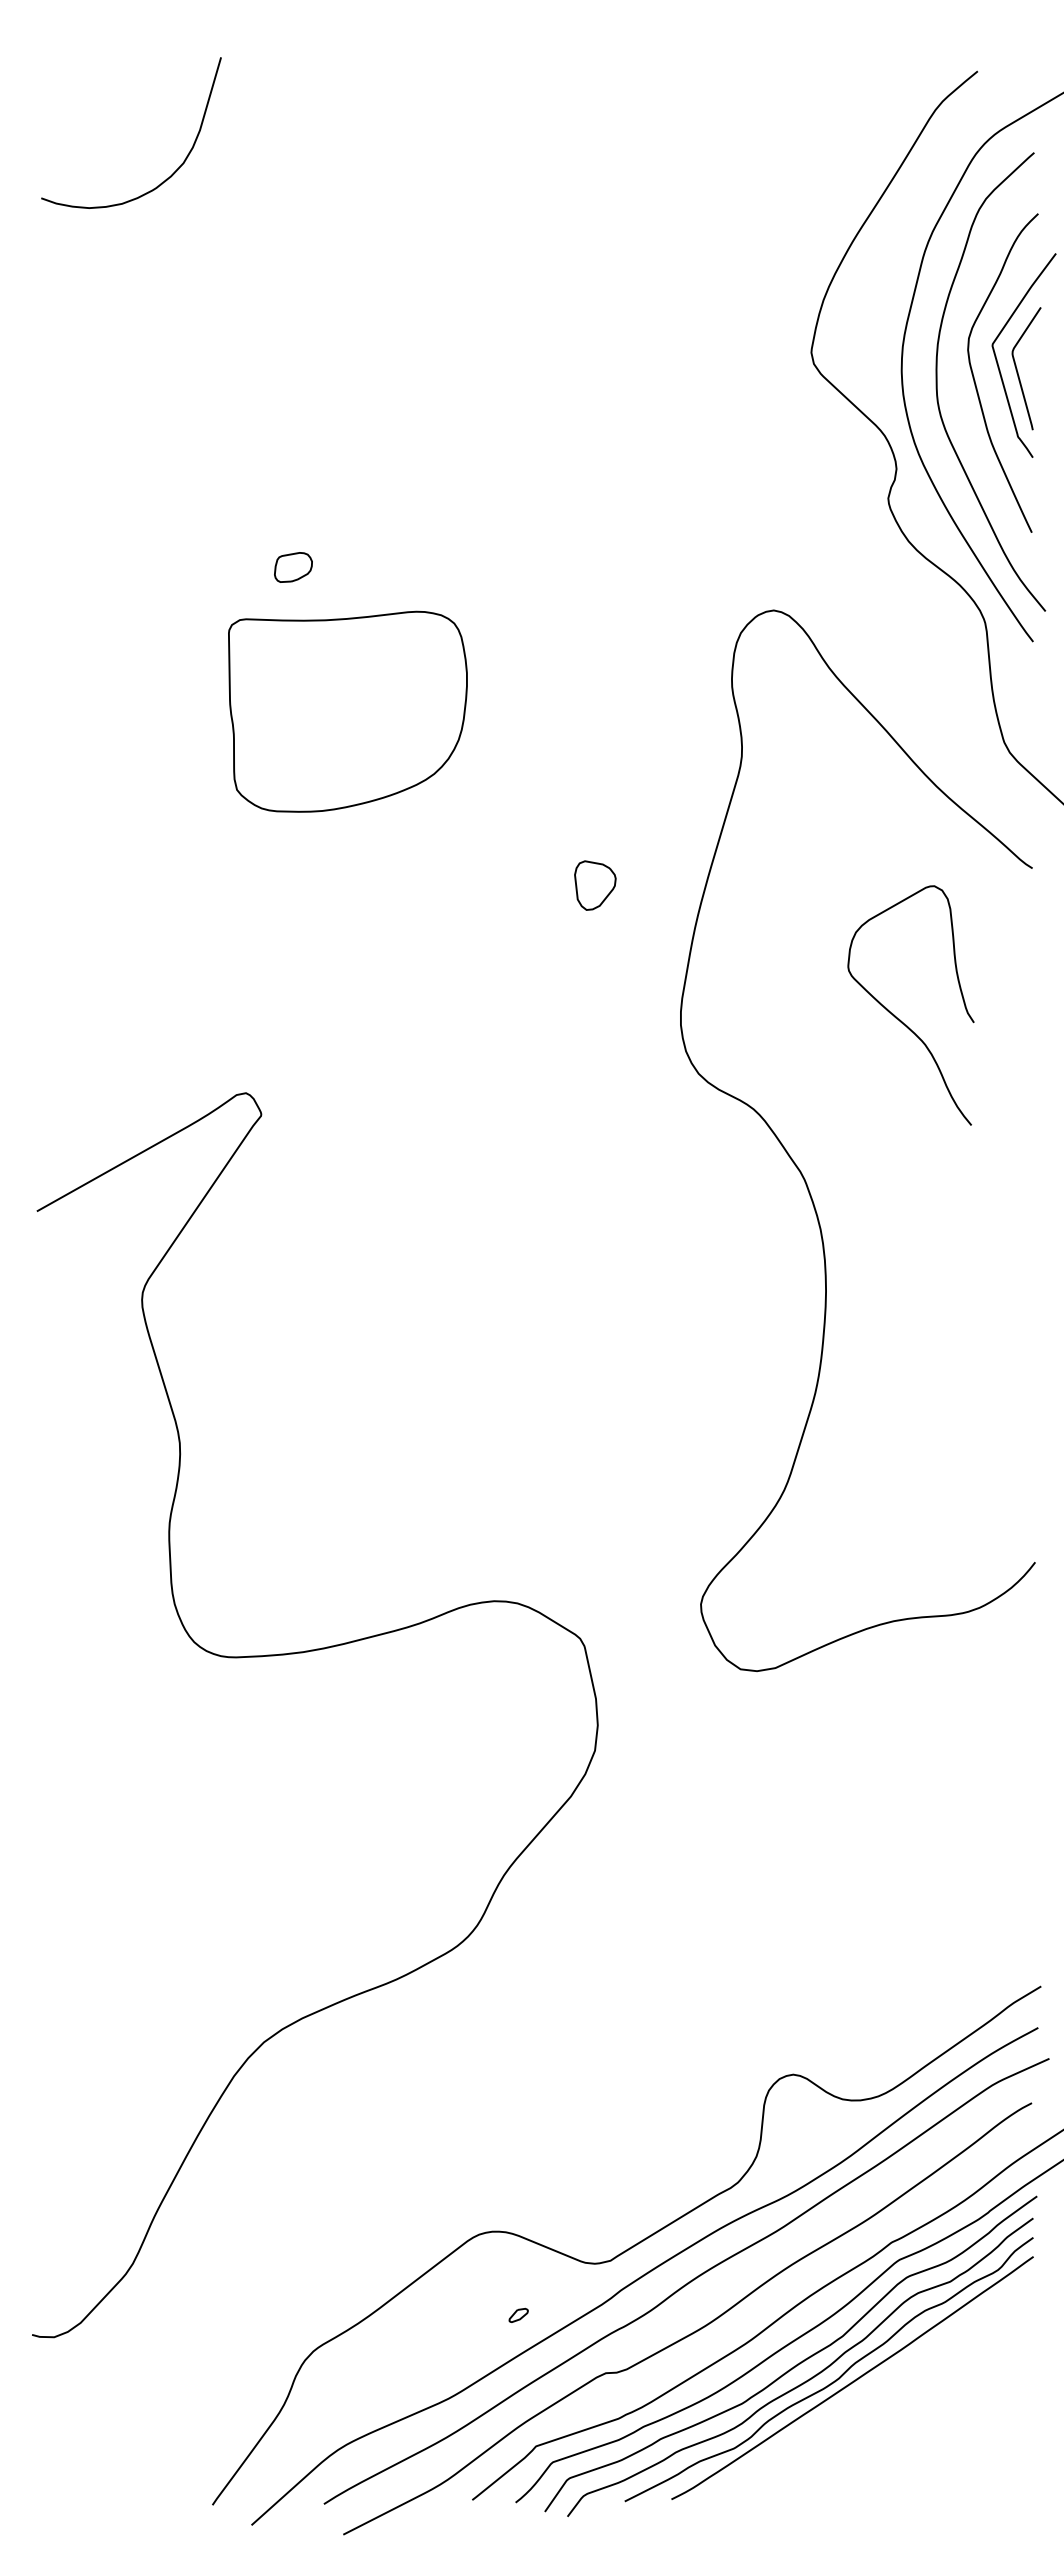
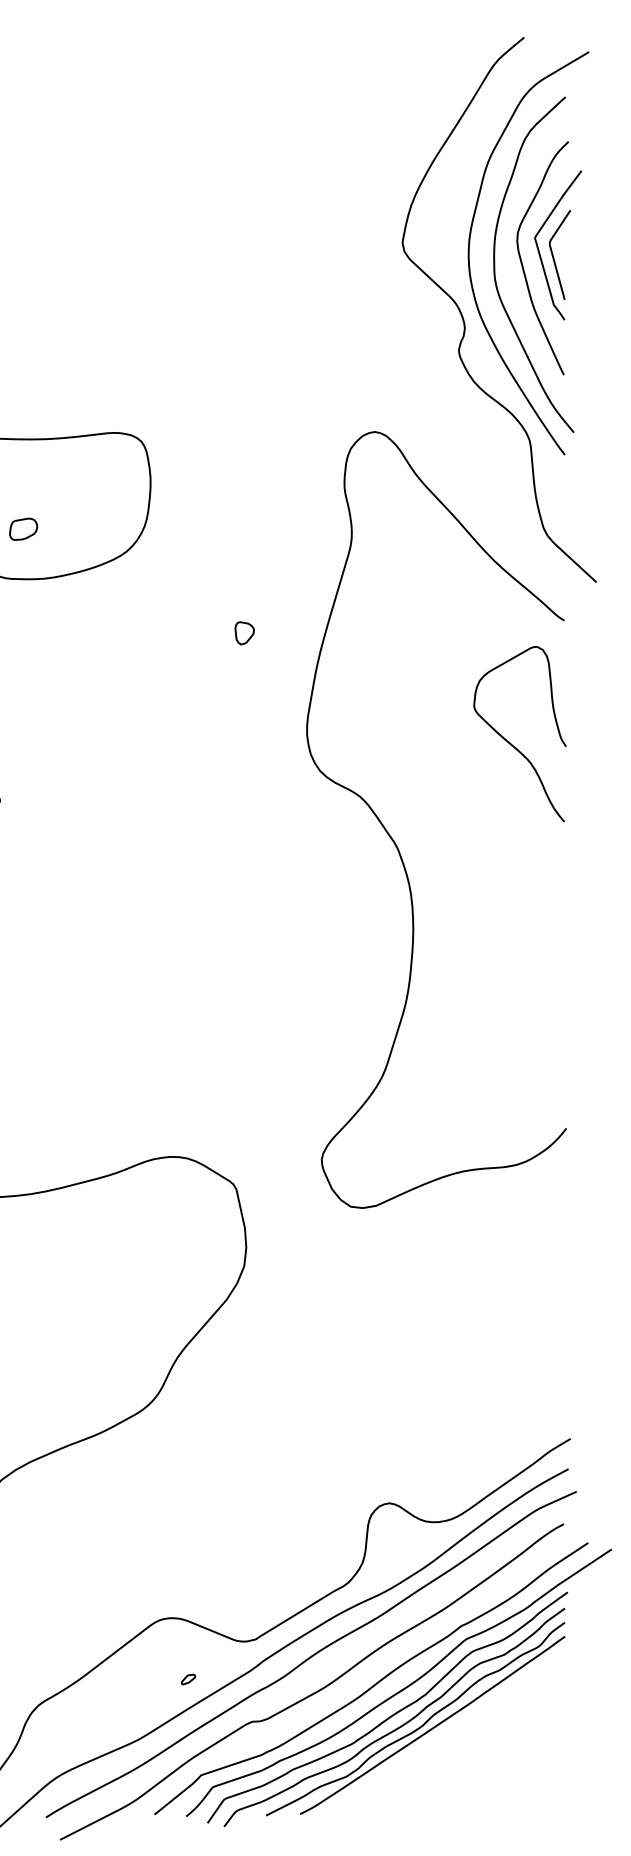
part: (293, 567) -> (23, 529), moved
part: (595, 885) -> (244, 633), size x0.62
curve: (900, 1019) -> (512, 744), moved

